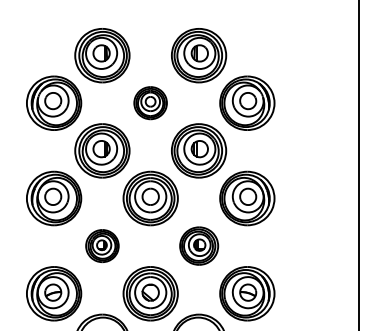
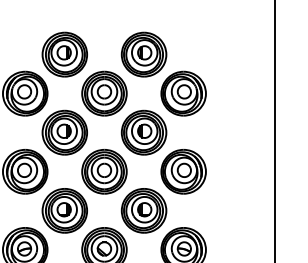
part: (150, 102) -> (104, 93), size x1.67
part: (102, 245) -> (64, 210), size x1.67
part: (199, 245) -> (144, 210), size x1.43

